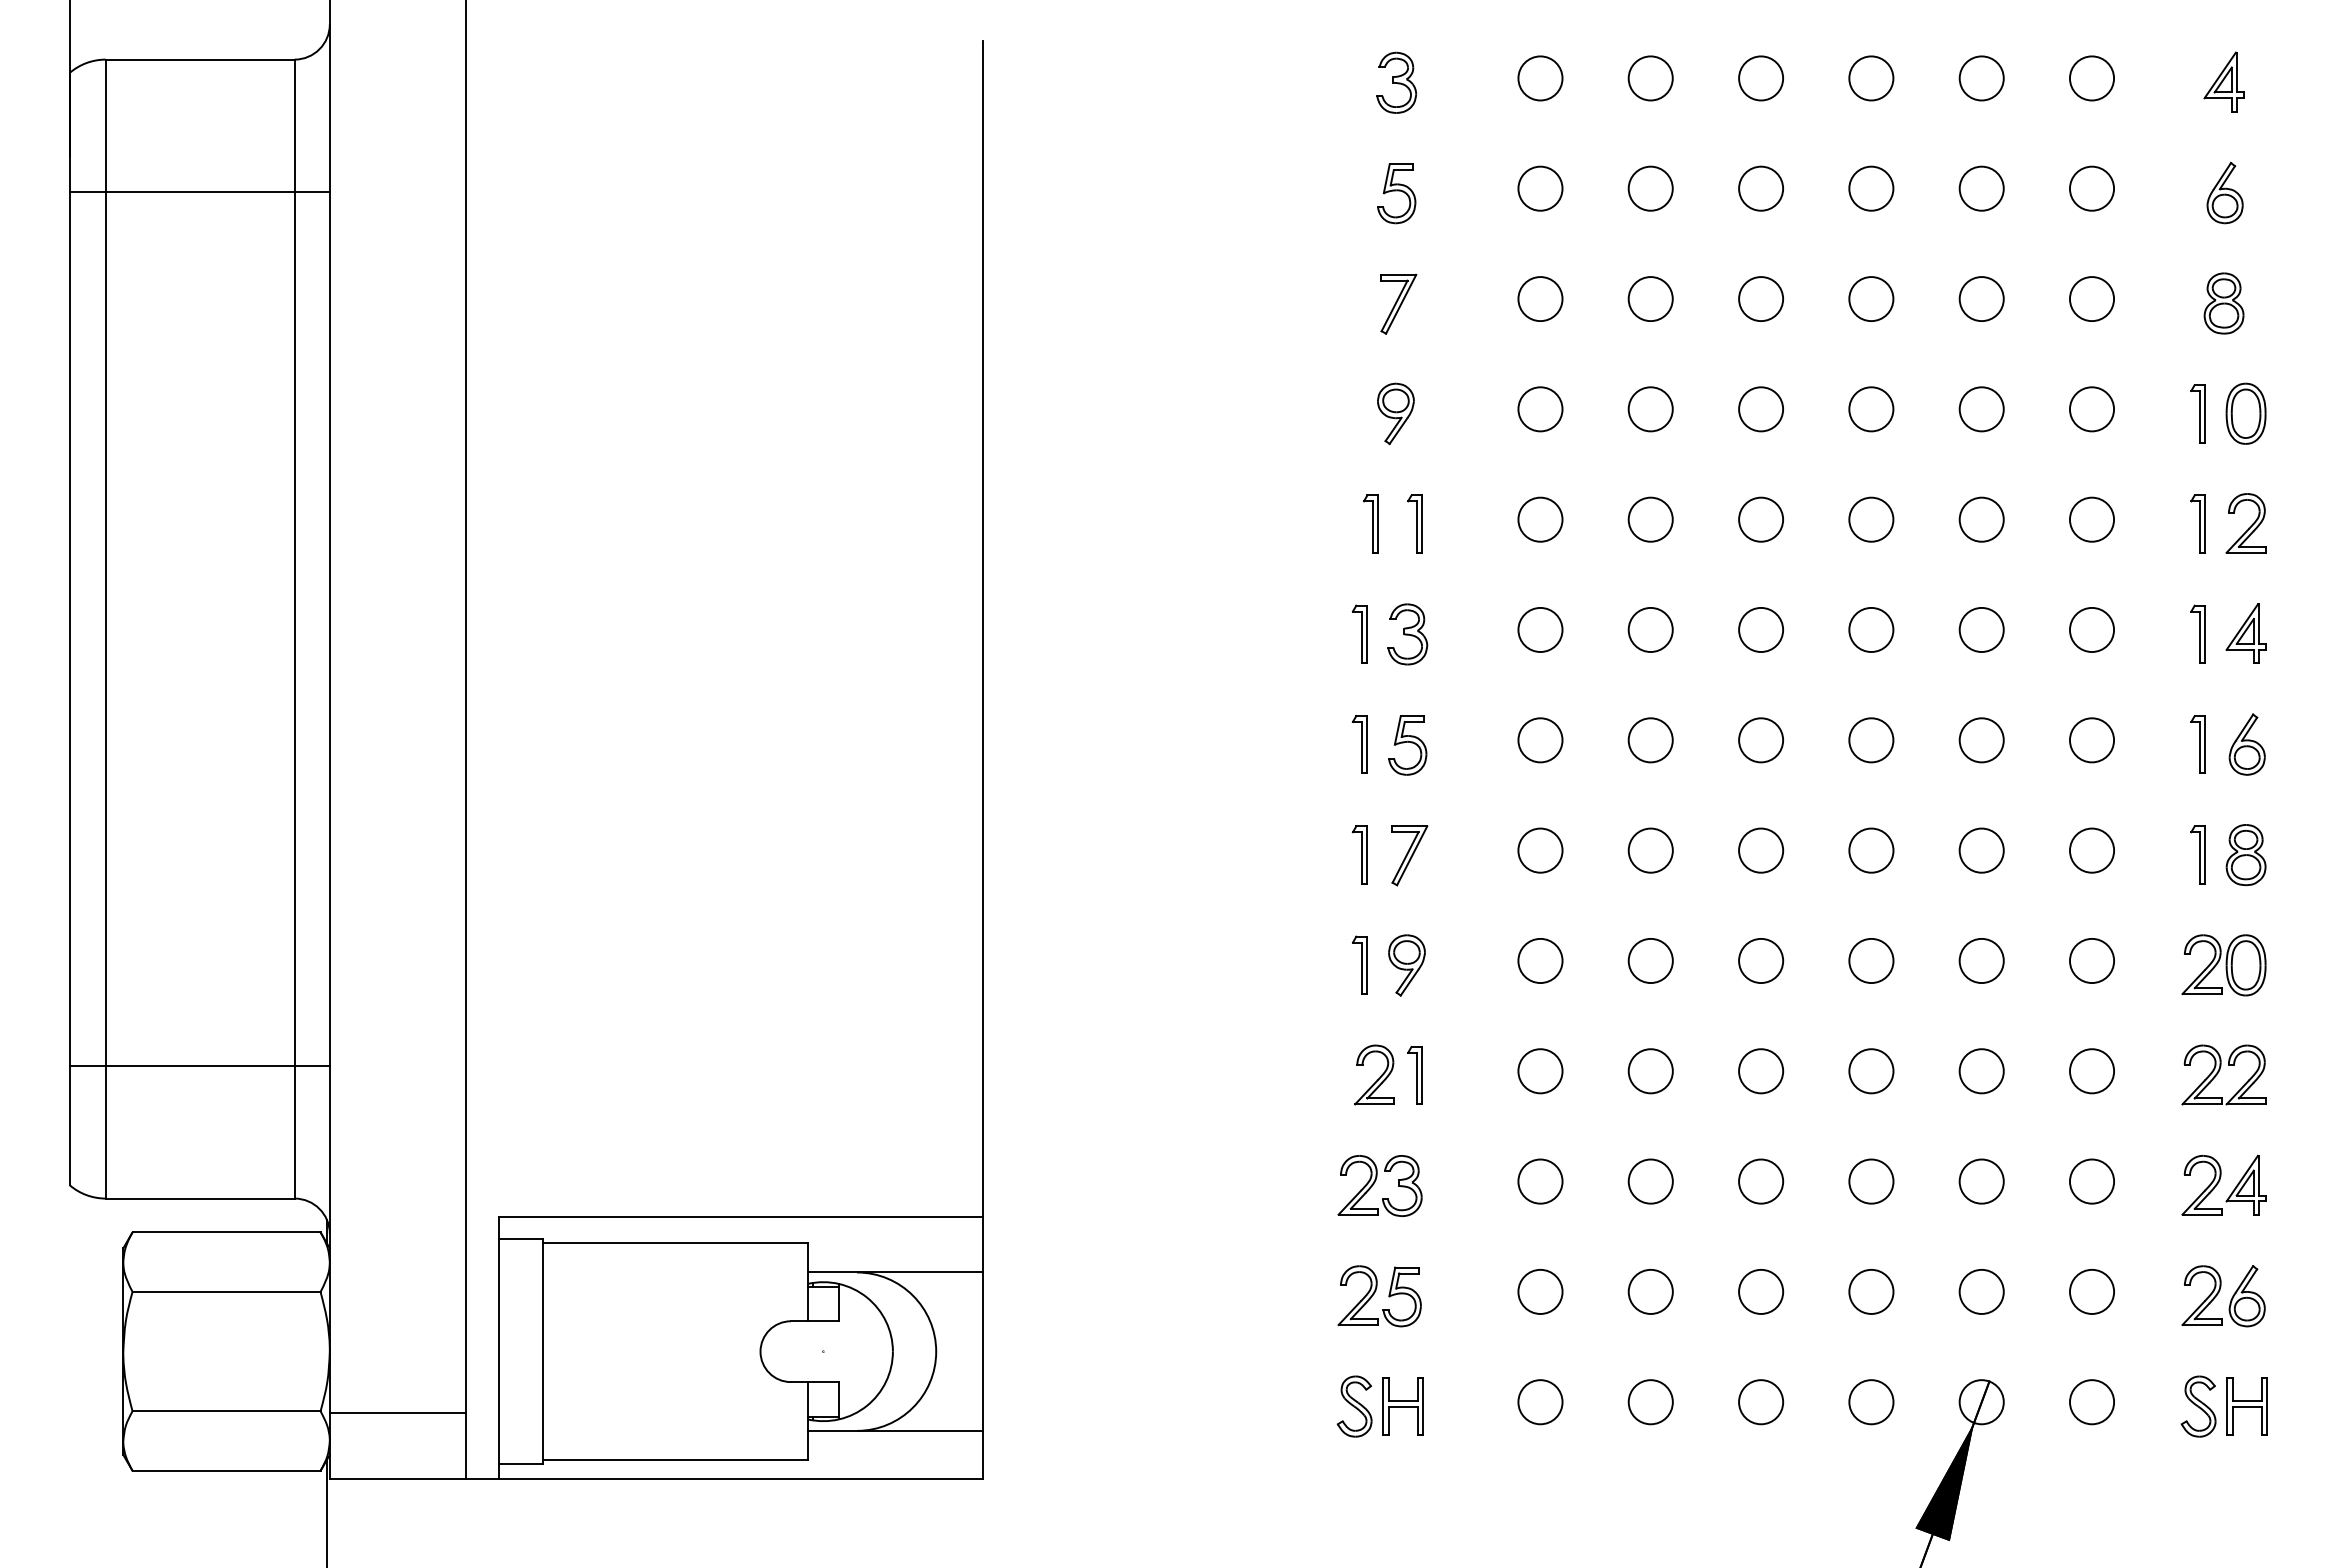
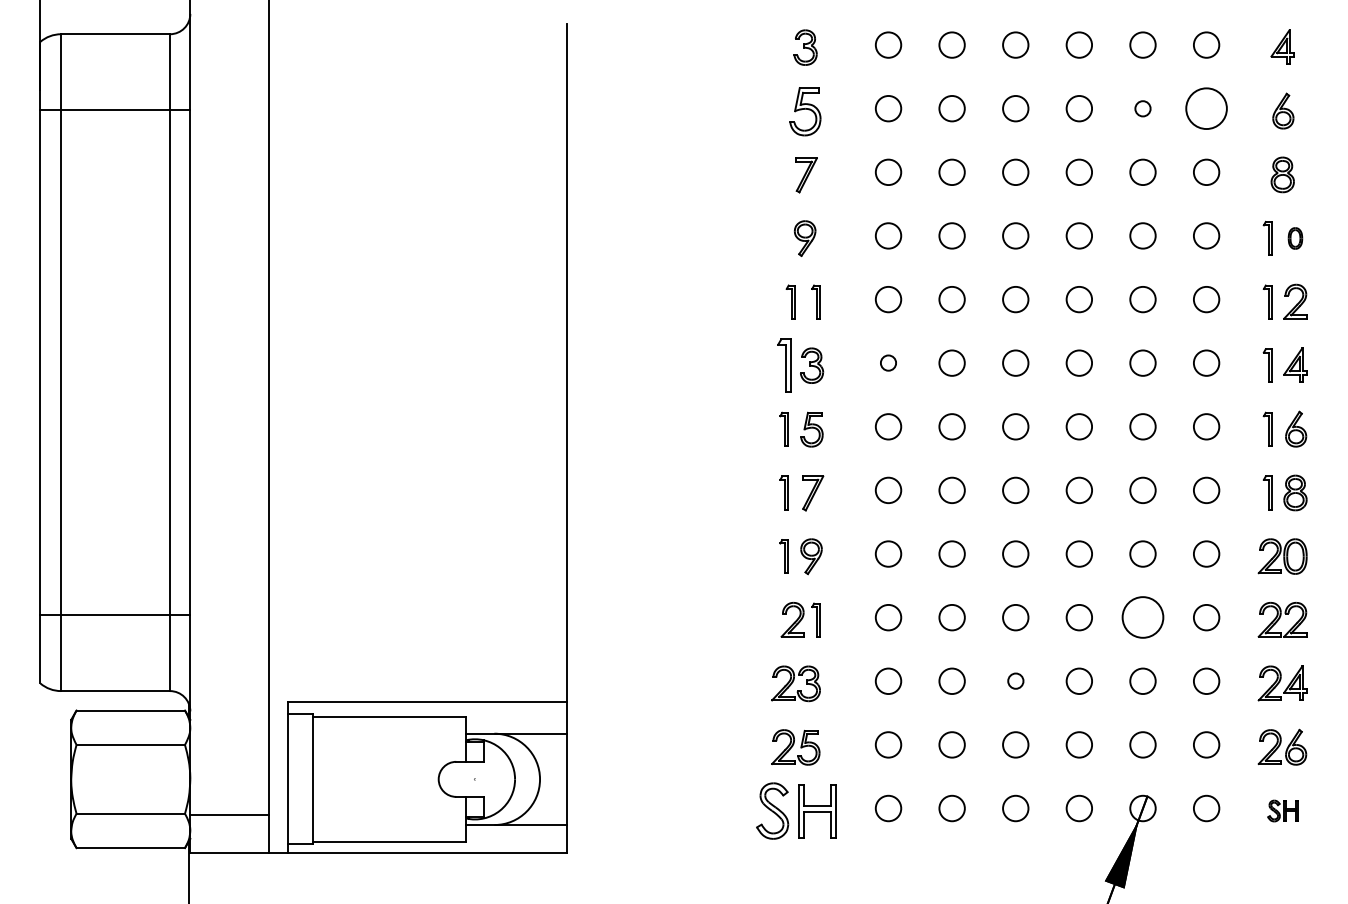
circle: (1980, 188) -> (1142, 108), size x0.6
circle: (2091, 188) -> (1206, 108), size x1.6
part: (1396, 193) -> (805, 111), size x1.4
part: (2246, 413) -> (1295, 238), size x0.6
circle: (1540, 628) -> (888, 362), size x0.6
part: (1358, 634) -> (783, 365), size x1.6
circle: (1980, 1070) -> (1142, 617), size x1.6
circle: (1760, 1180) -> (1015, 680), size x0.6
part: (1379, 1405) -> (795, 810), size x1.6
part: (2223, 1405) -> (1282, 810), size x0.6

